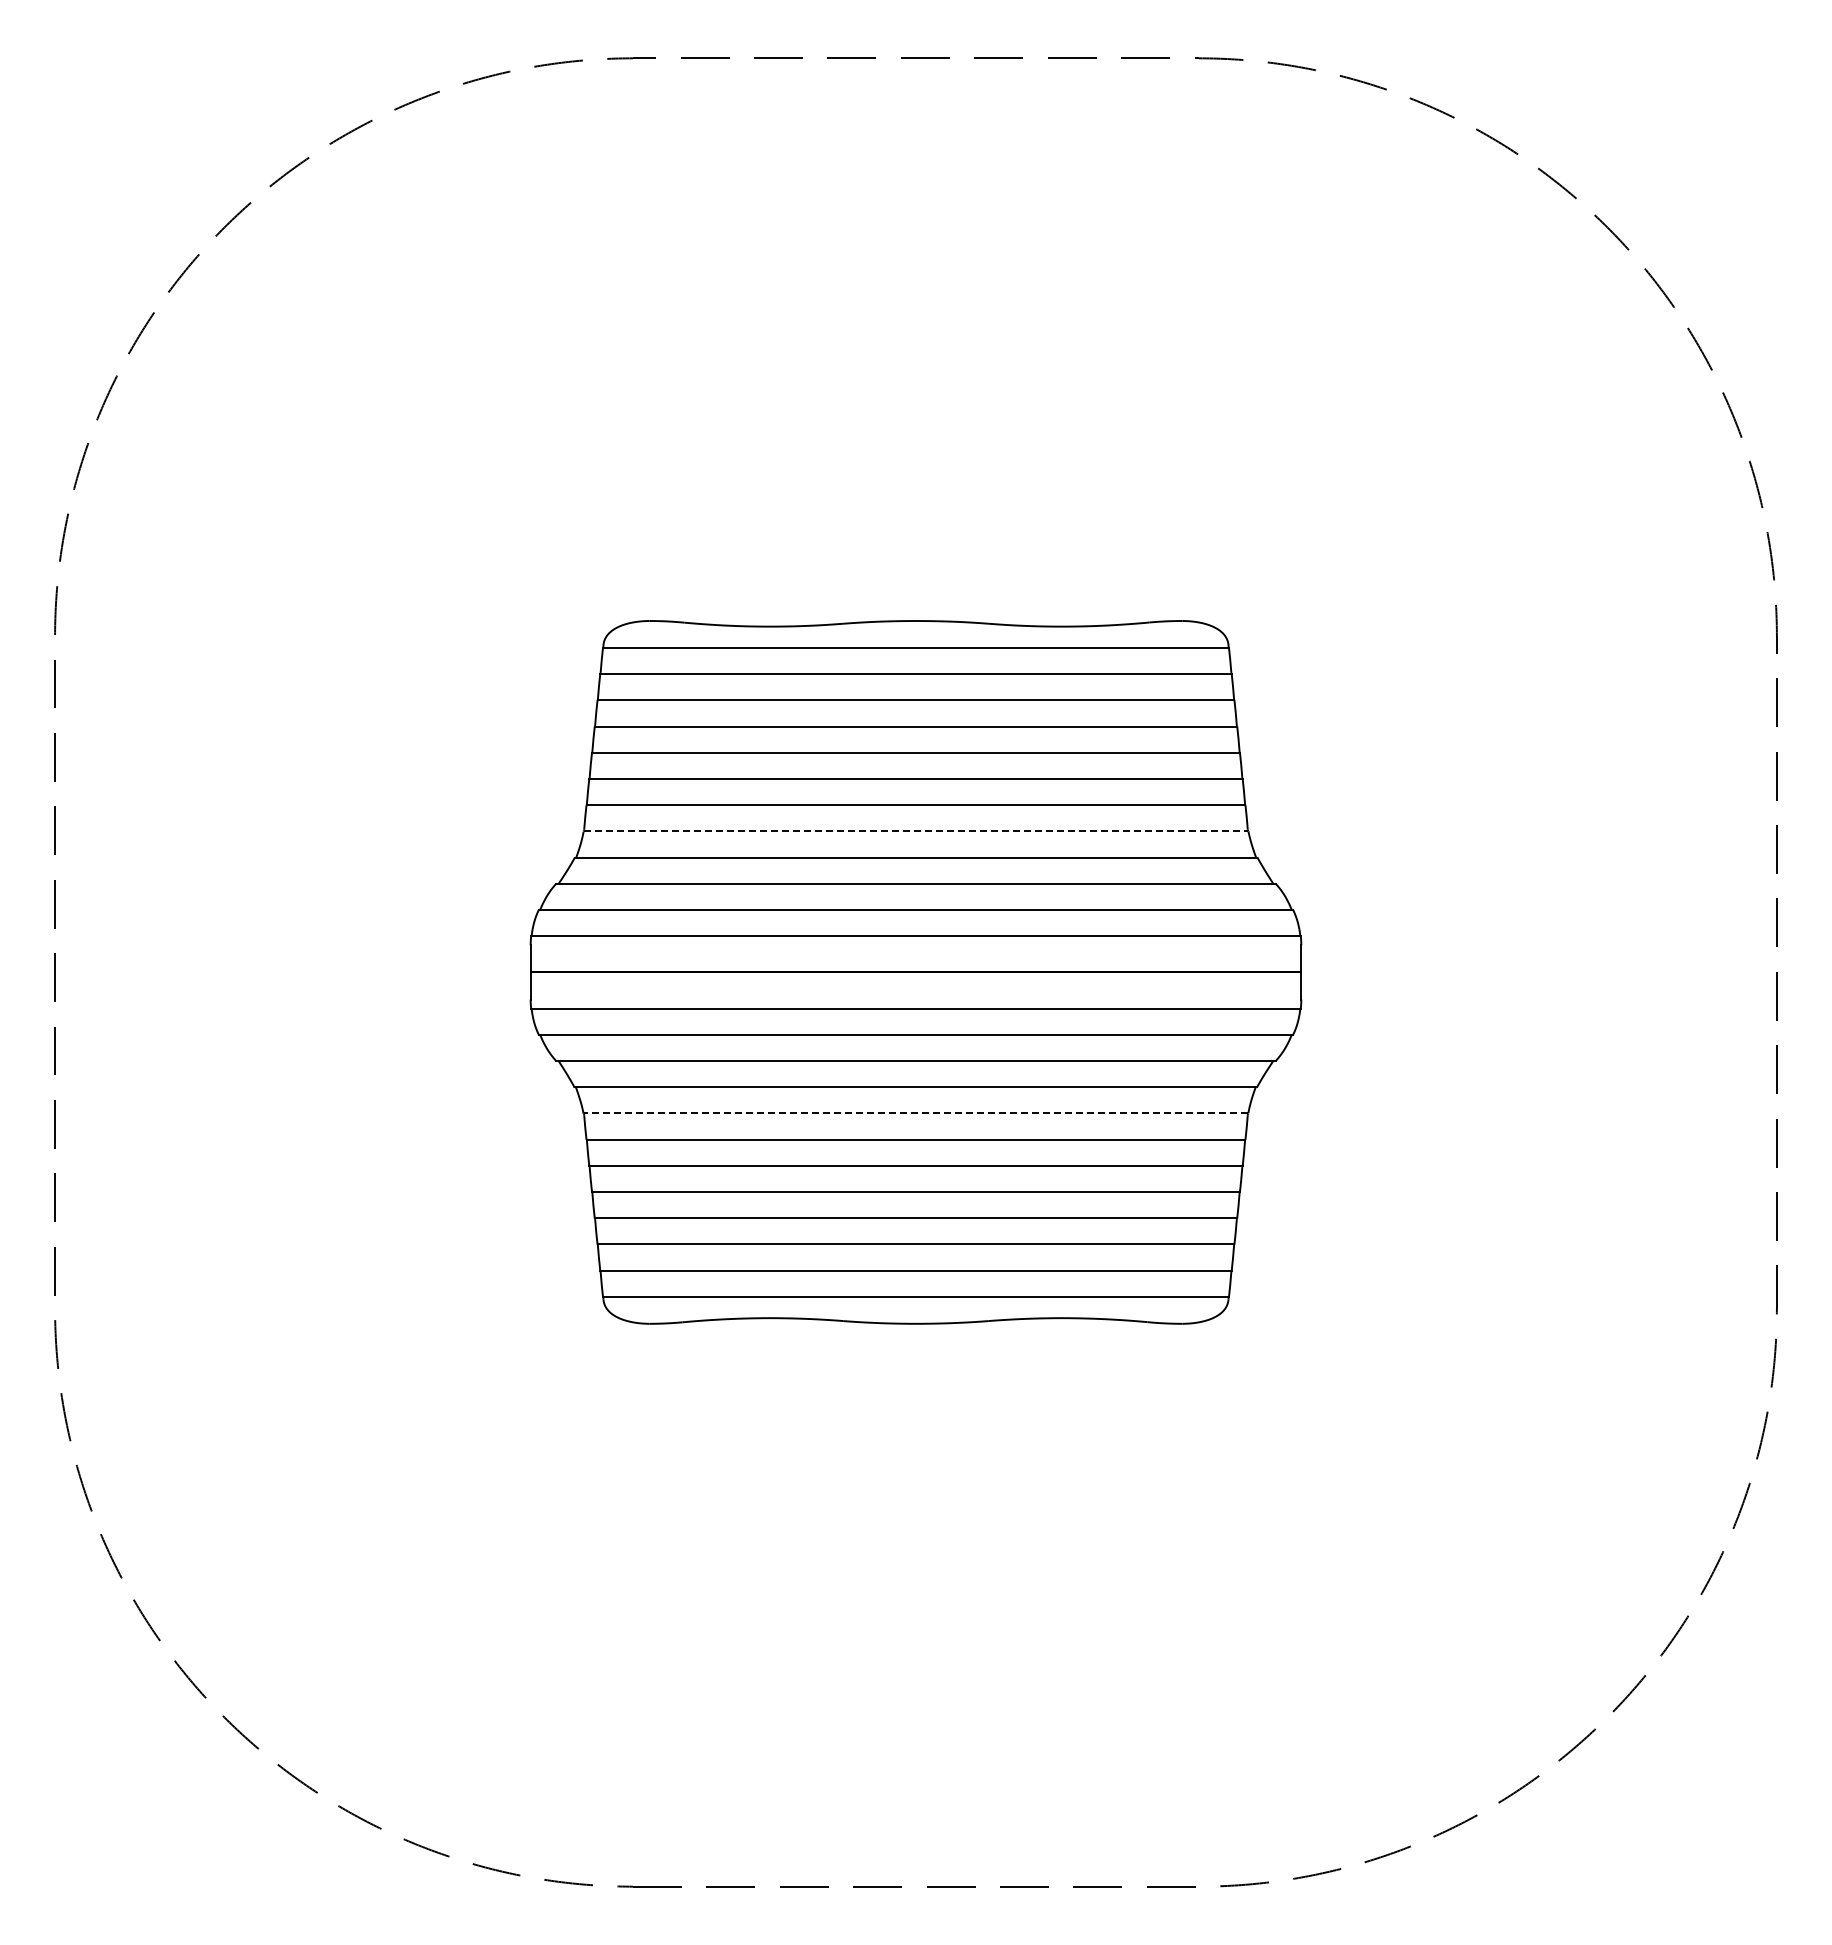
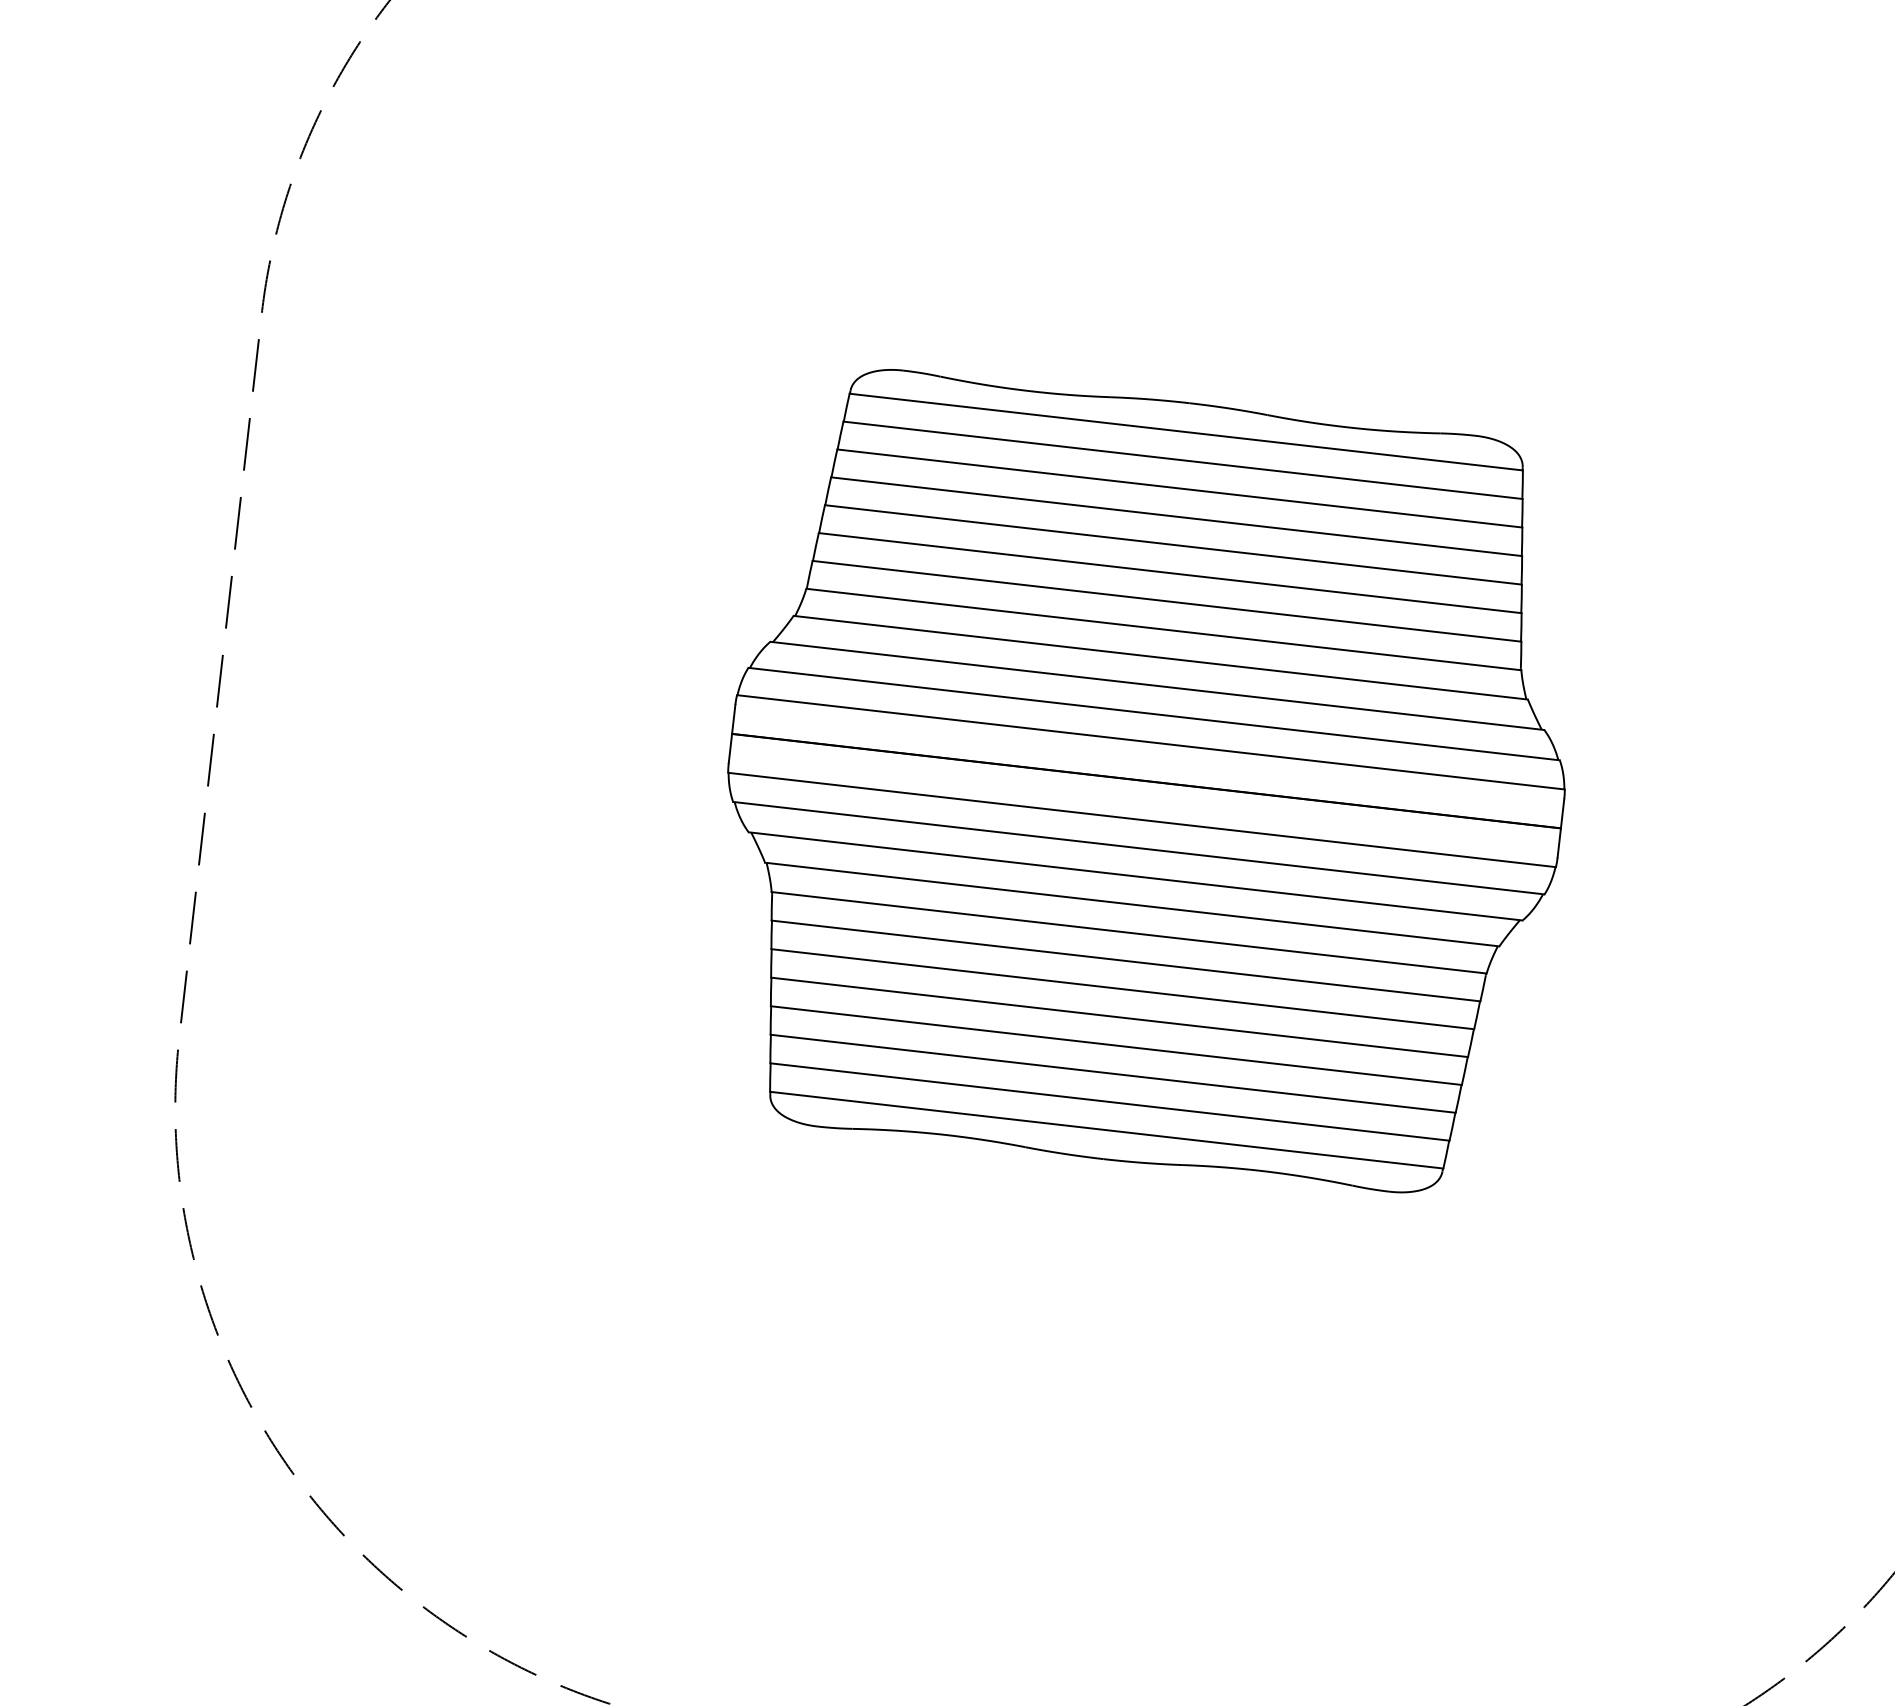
line: (916, 831) -> (1164, 629), dashed -> solid
line: (915, 1113) -> (1128, 932), dashed -> solid

